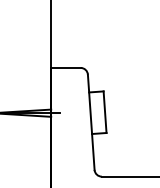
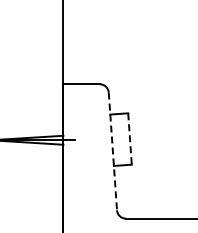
line: (105, 112) -> (130, 139), solid -> dashed
line: (90, 122) -> (112, 151), solid -> dashed

